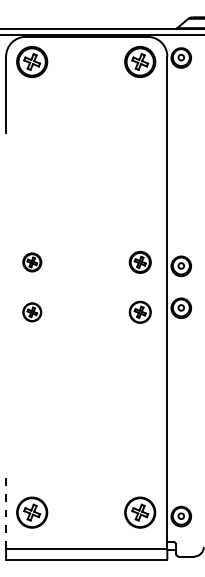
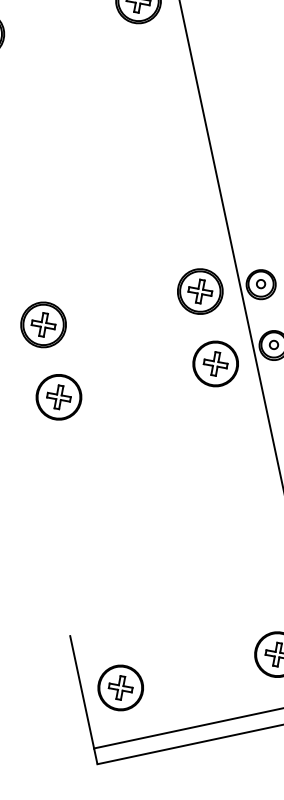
part: (32, 262) -> (44, 324), size x1.67
part: (140, 262) -> (200, 291), size x1.43
part: (32, 312) -> (59, 397), size x1.67
part: (140, 312) -> (216, 364), size x1.43
line: (6, 510) -> (82, 692), dashed -> solid

